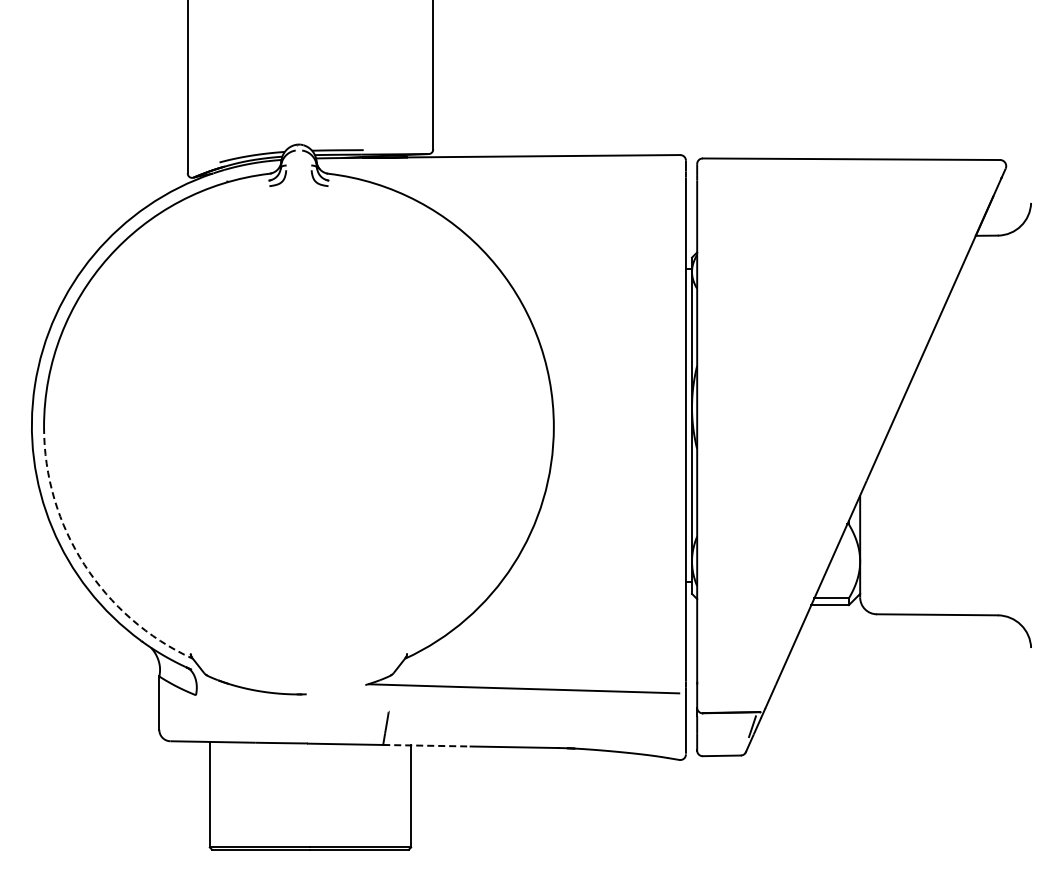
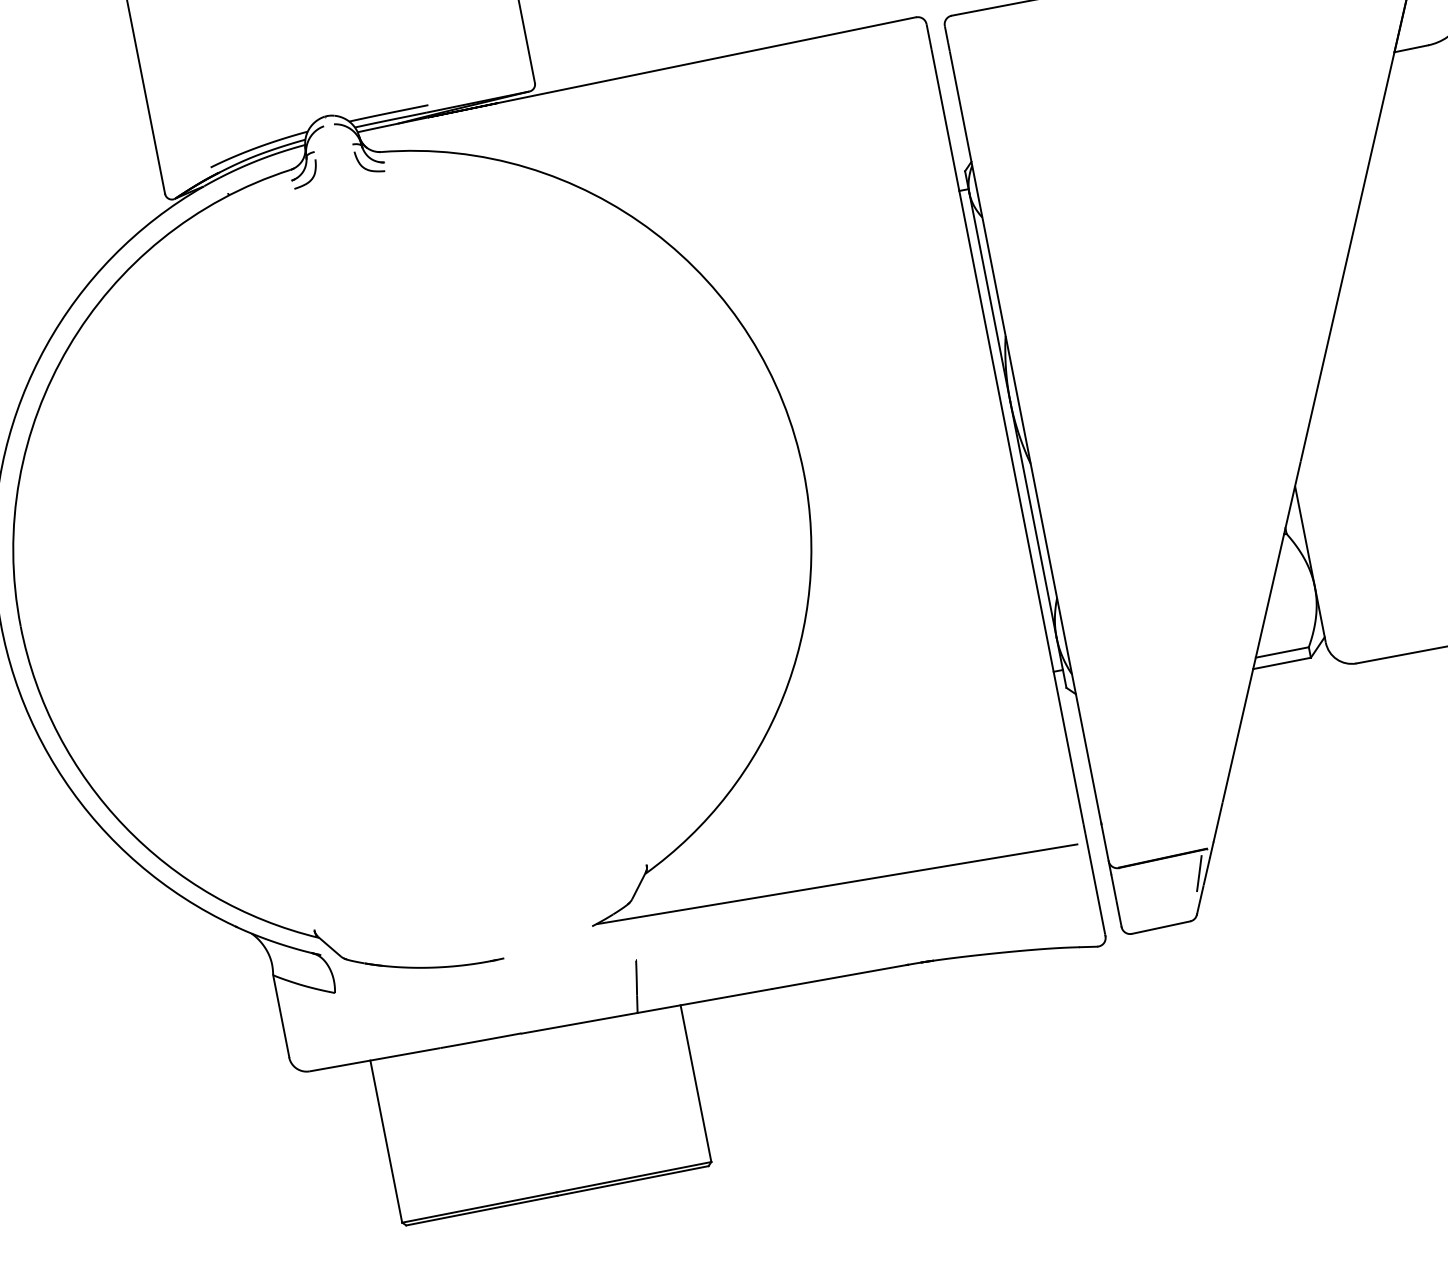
arc: (84, 564) -> (124, 825), dashed -> solid
line: (426, 745) -> (704, 1000), dashed -> solid

